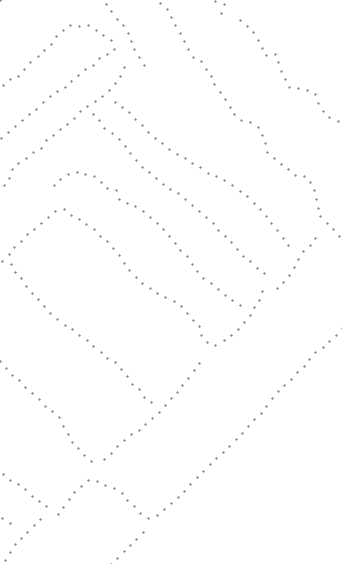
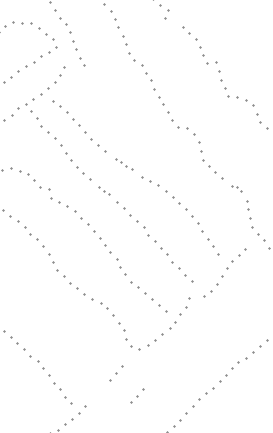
part: (188, 160) -> (123, 163), size x0.7
part: (302, 178) -> (236, 188), size x0.6
part: (170, 188) -> (103, 190), size x0.7
part: (176, 391) -> (136, 395), moved

